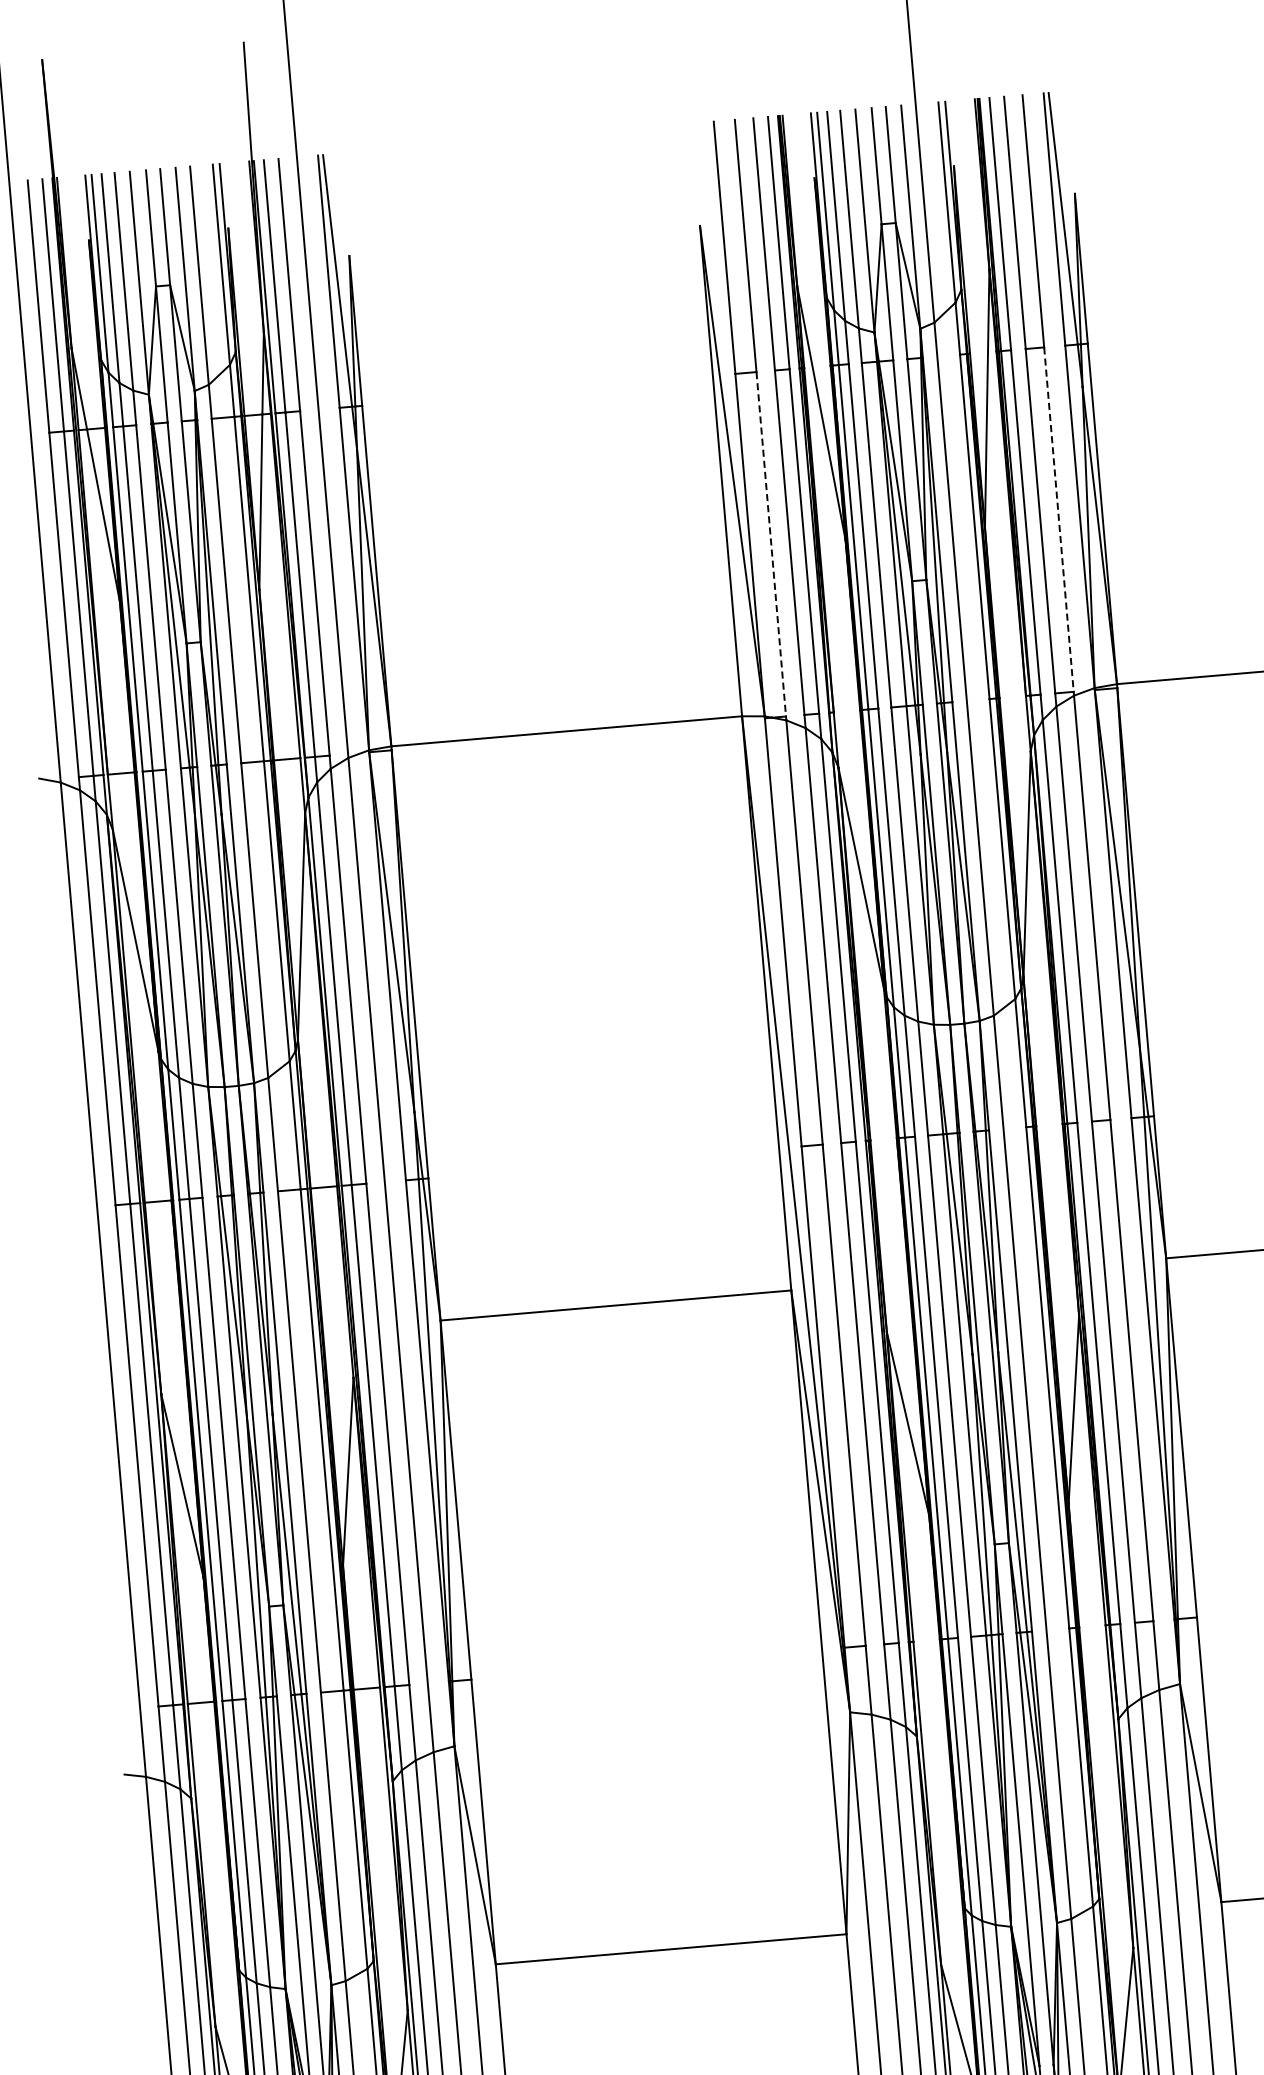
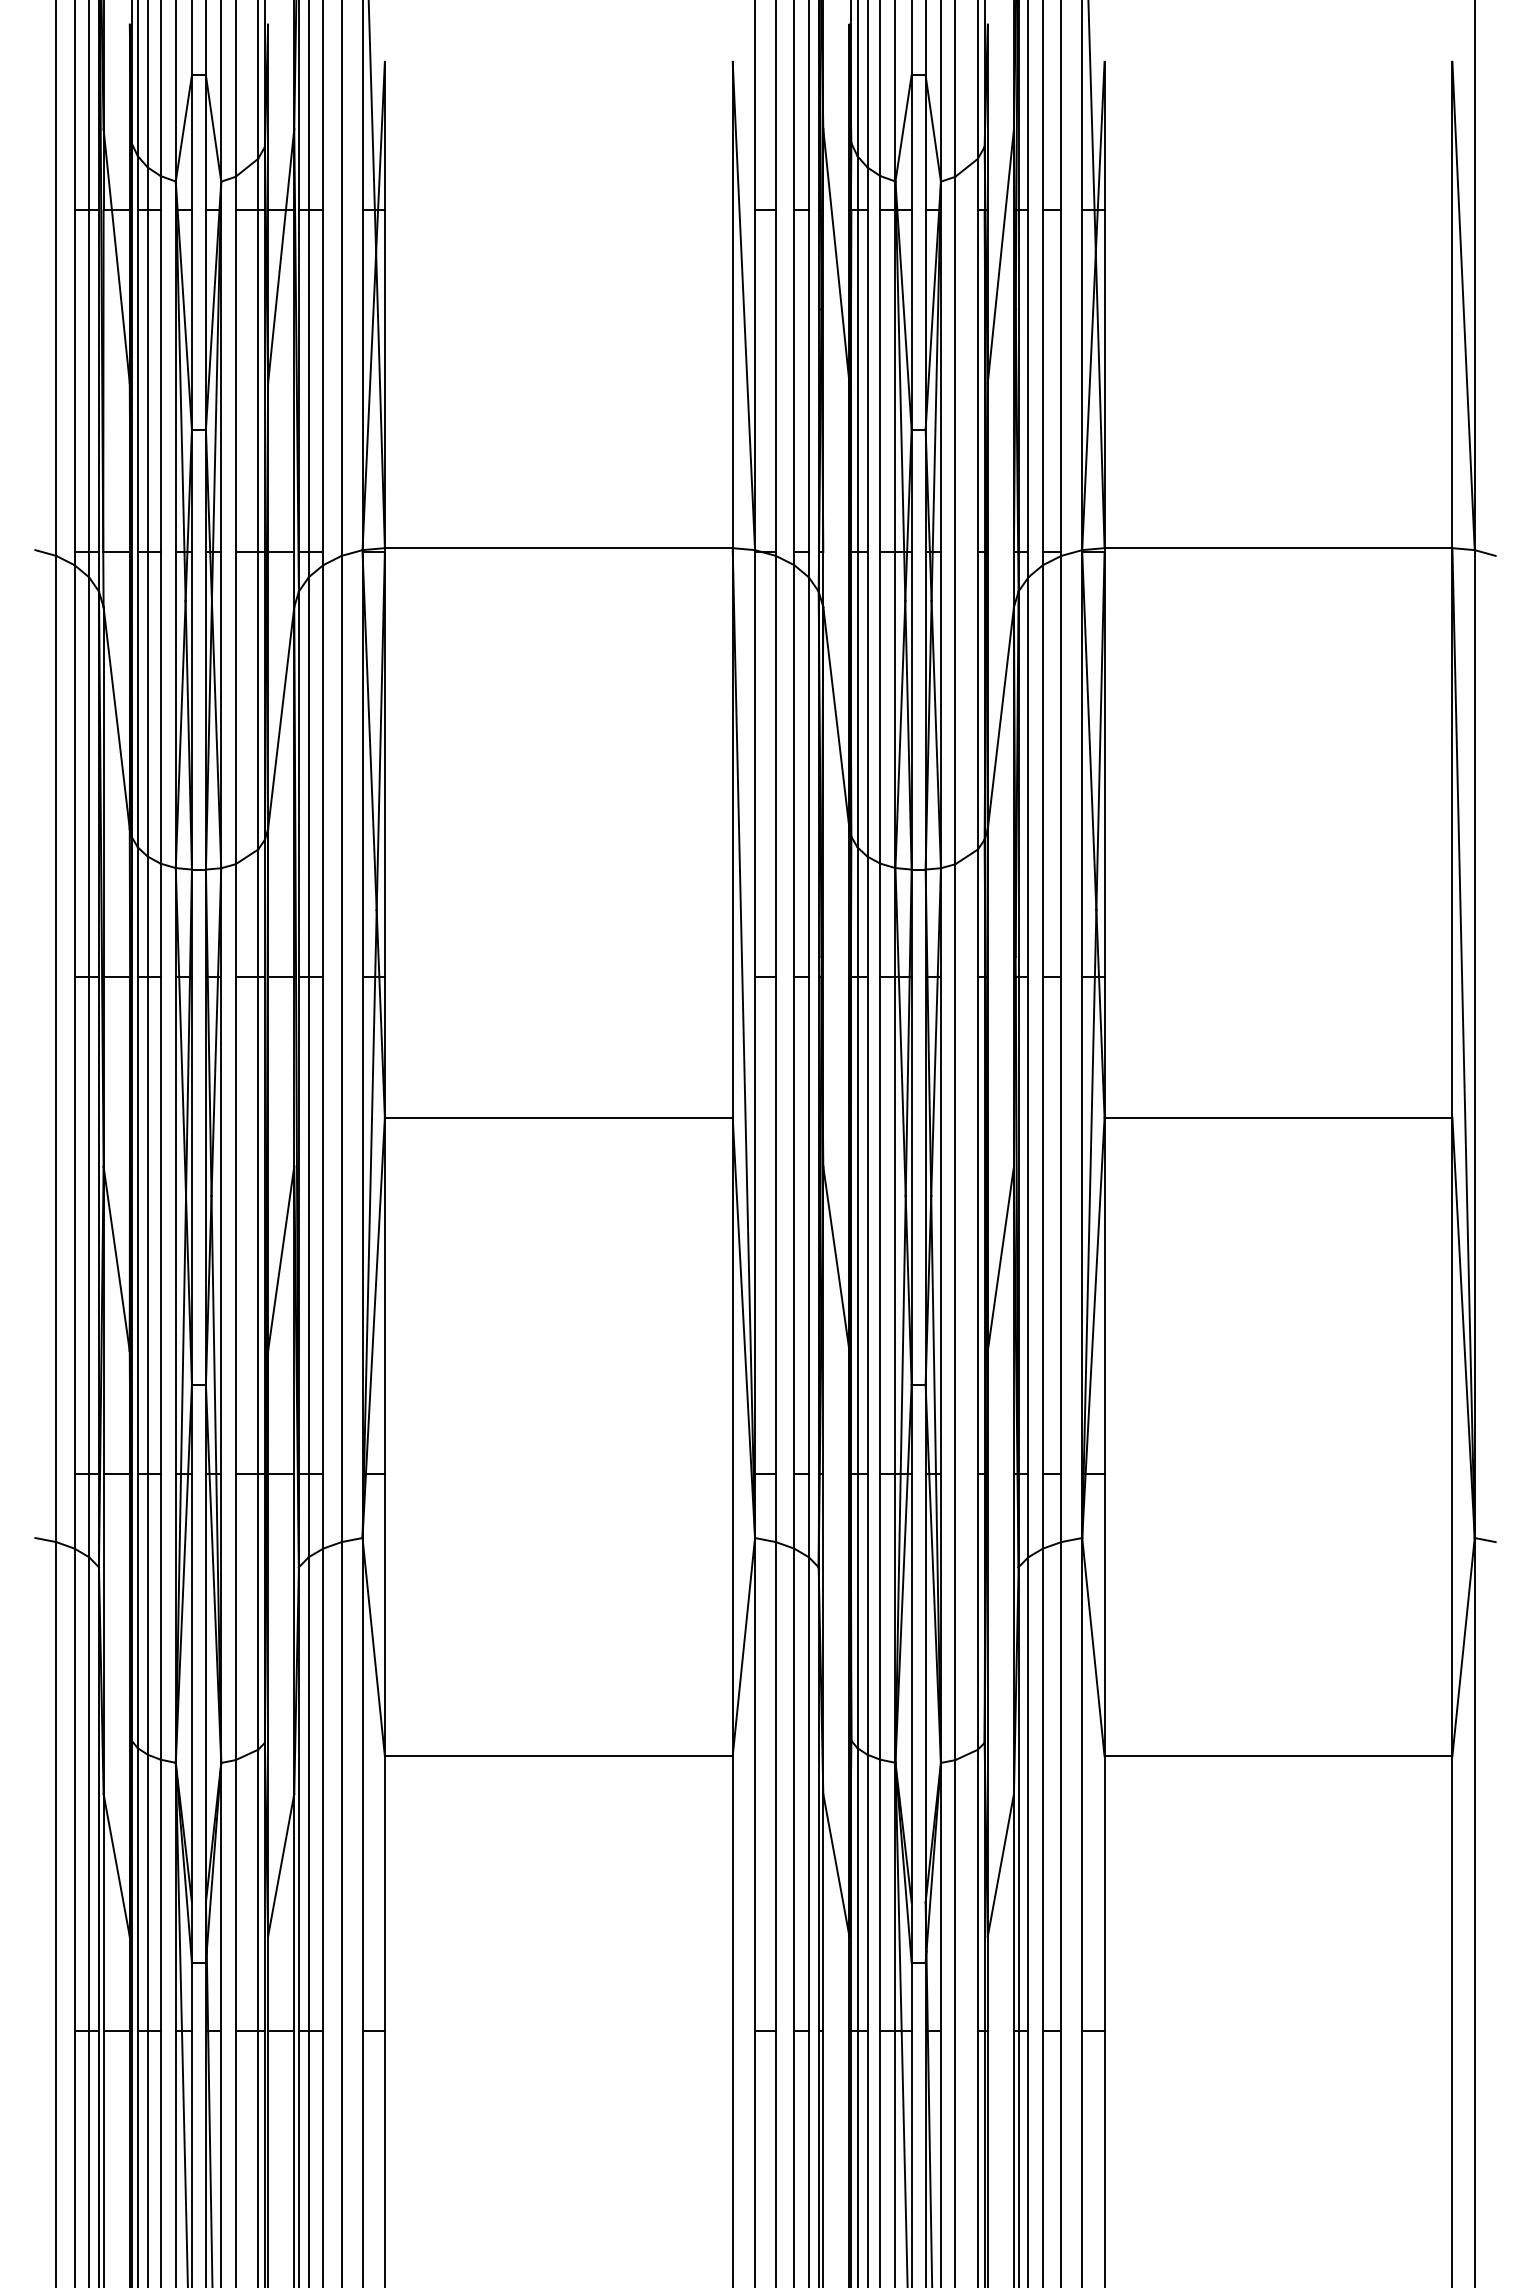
line: (1059, 519) -> (1061, 381), dashed -> solid
line: (770, 544) -> (775, 381), dashed -> solid

